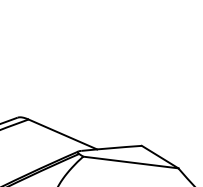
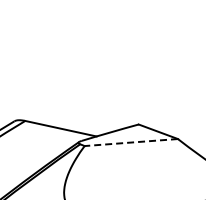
line: (131, 162) -> (131, 142), solid -> dashed

